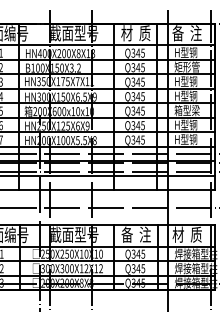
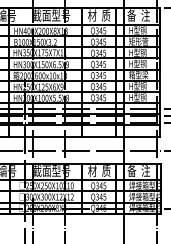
text: (136, 235) -> (99, 171), 备  注 -> 材  质
text: (186, 235) -> (138, 171), 材  质 -> 备  注

